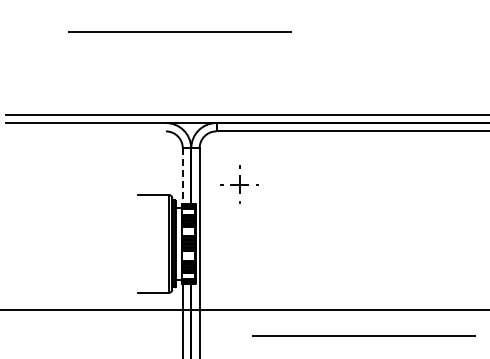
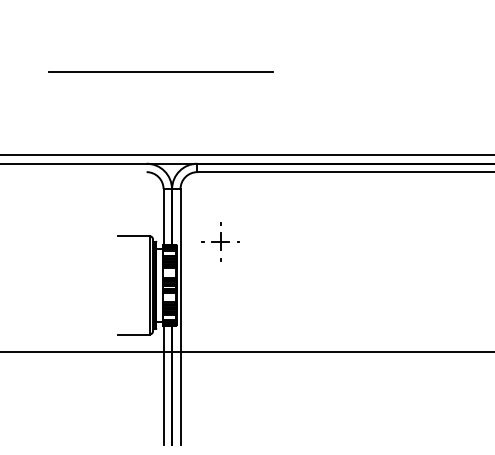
line: (182, 176) -> (163, 217), dashed -> solid
part: (239, 184) -> (220, 241), moved
line: (363, 335) -> (345, 377), removed

